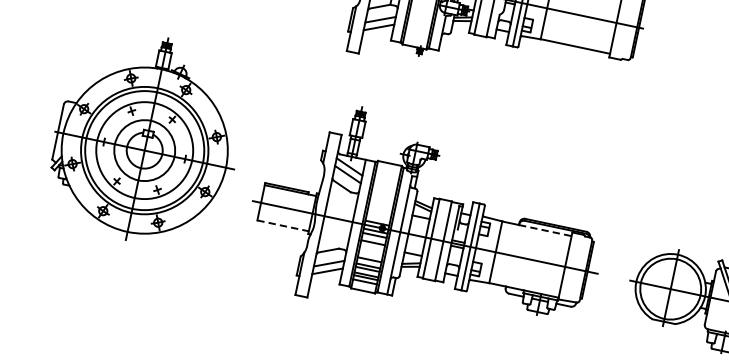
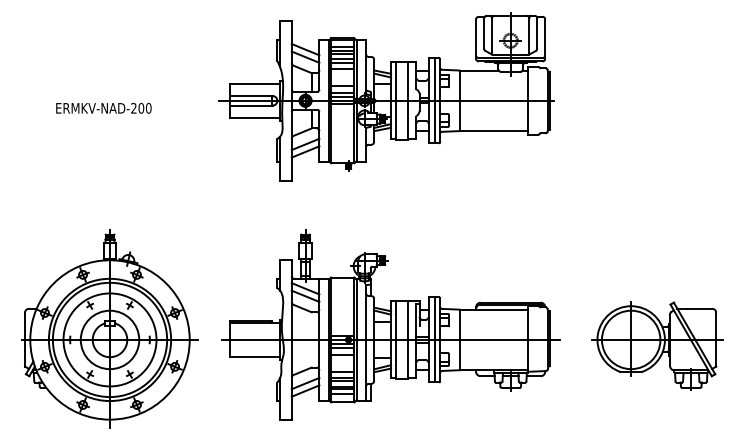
part: (146, 138) -> (109, 328), moved
line: (283, 226) -> (255, 357), dashed -> solid
line: (544, 230) -> (501, 309), dashed -> solid

